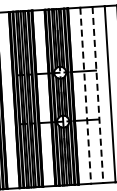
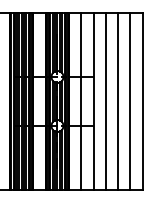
line: (85, 95) -> (81, 101), dashed -> solid
line: (97, 95) -> (93, 101), dashed -> solid

